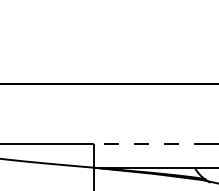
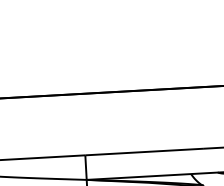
line: (150, 143) -> (144, 151), dashed -> solid

